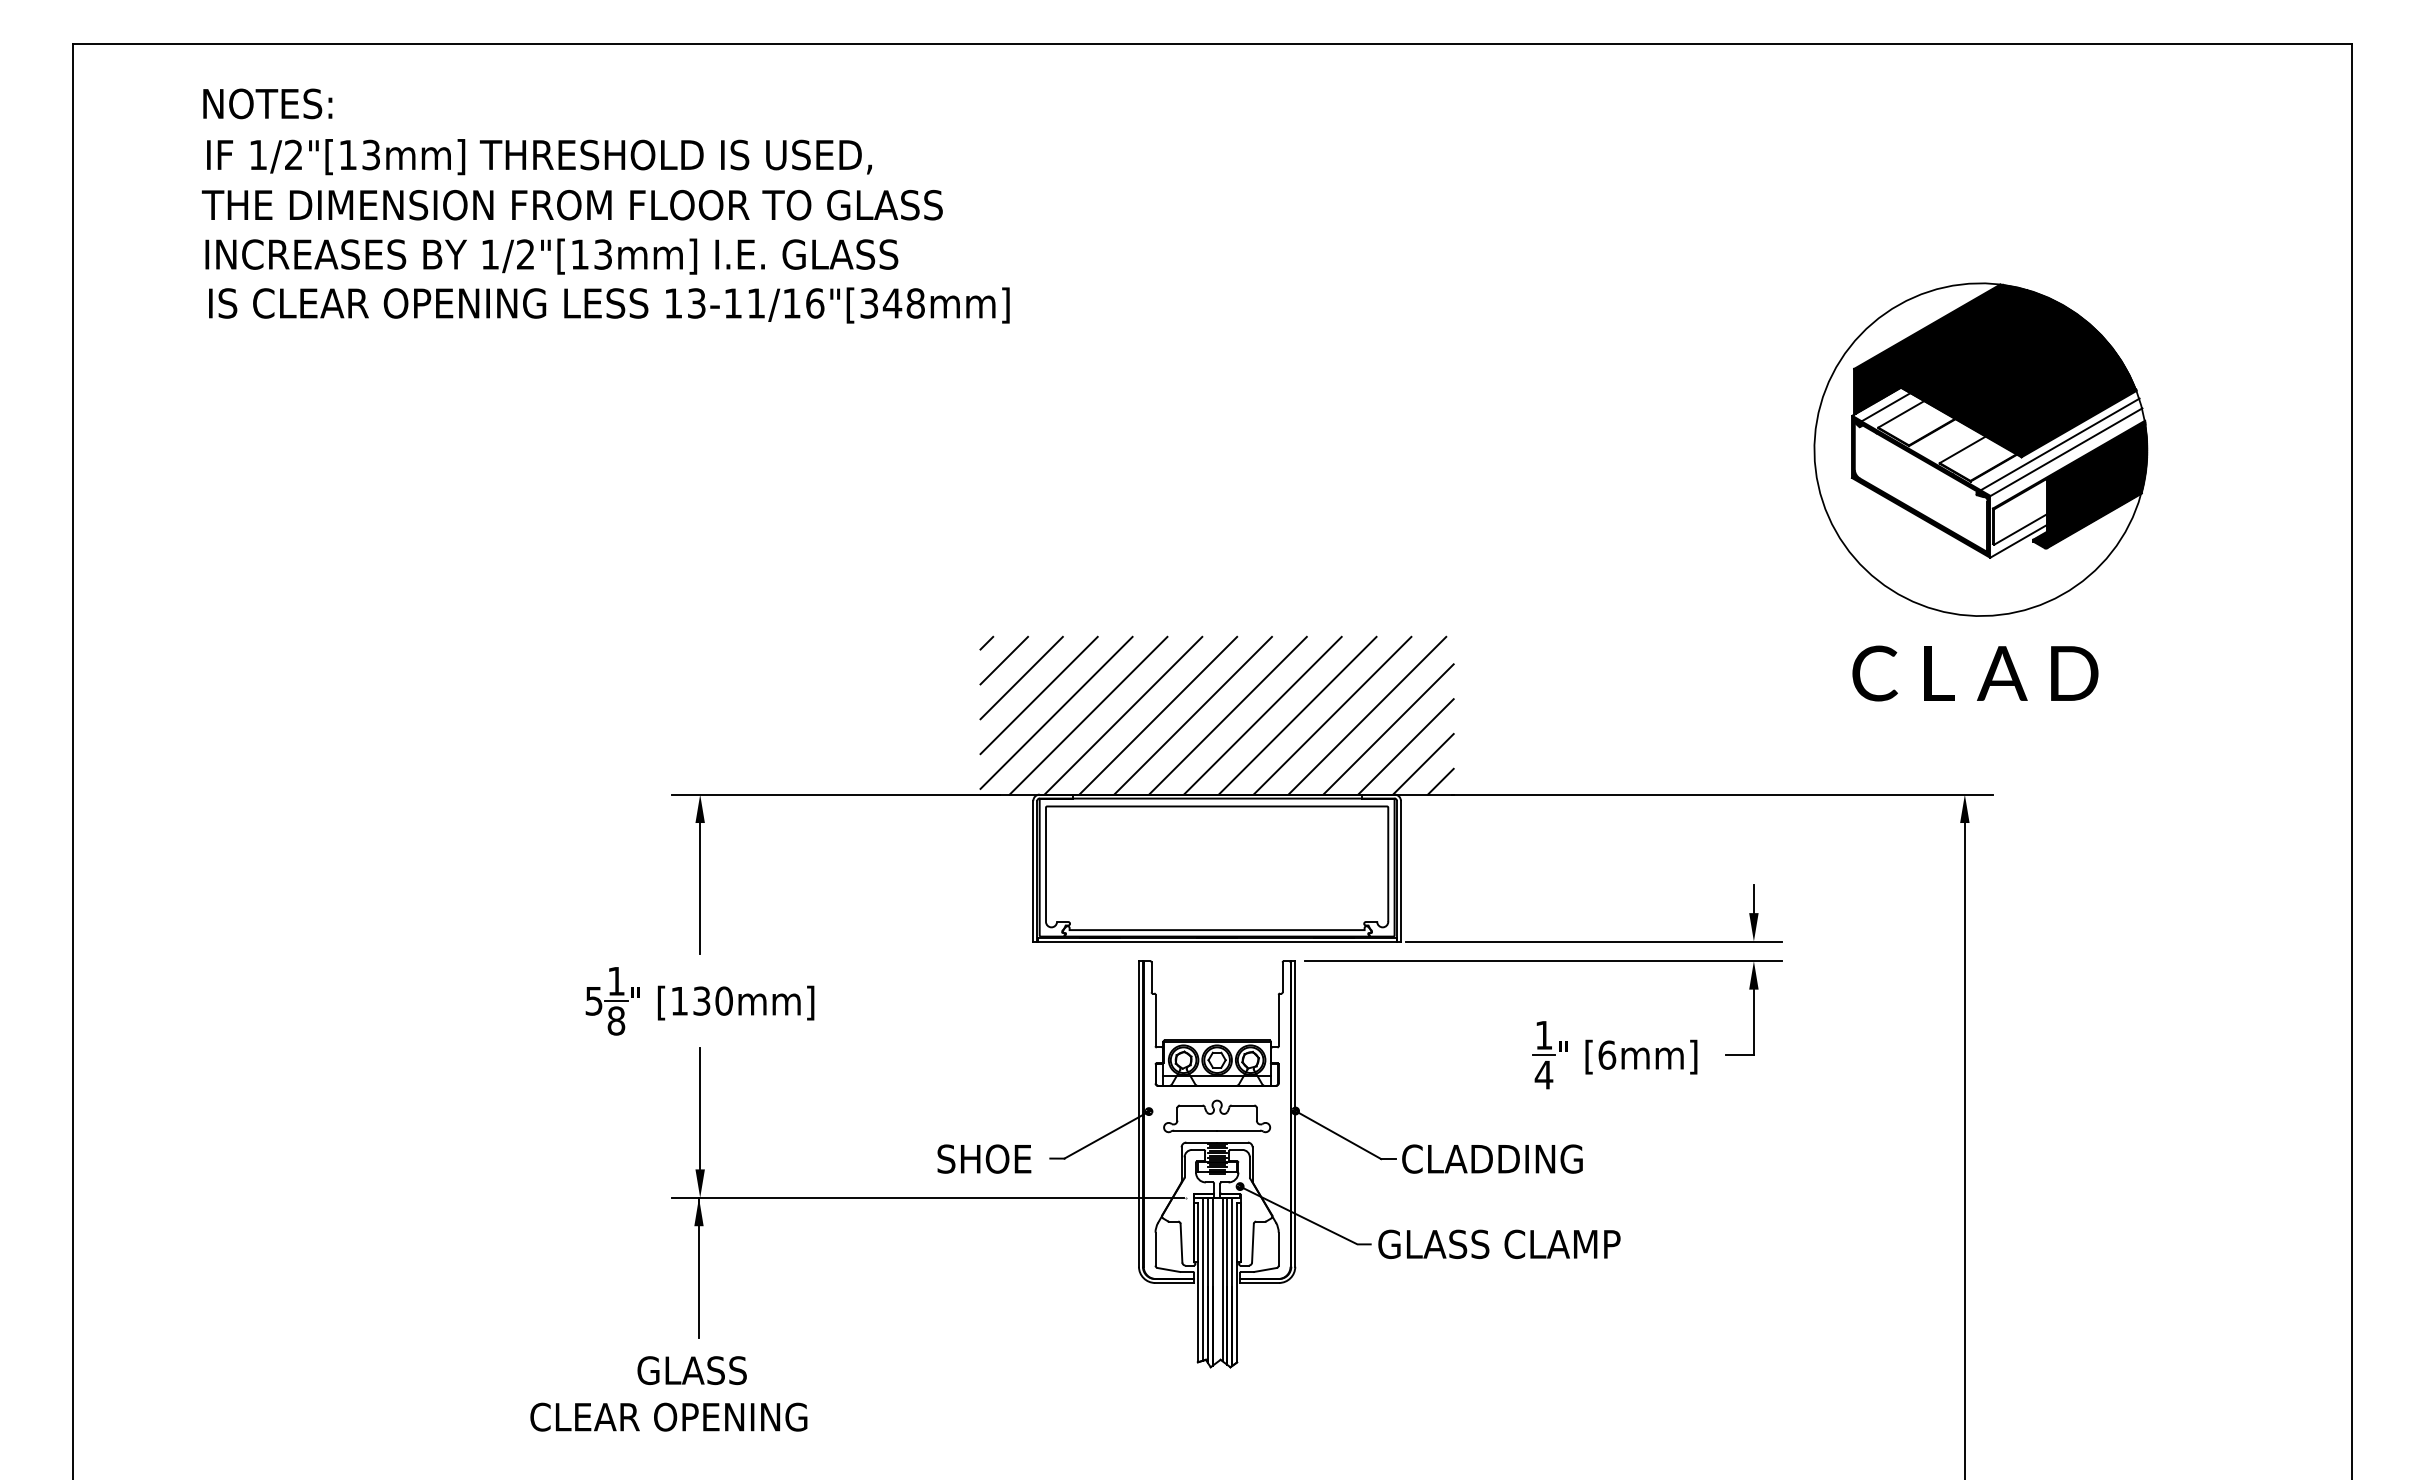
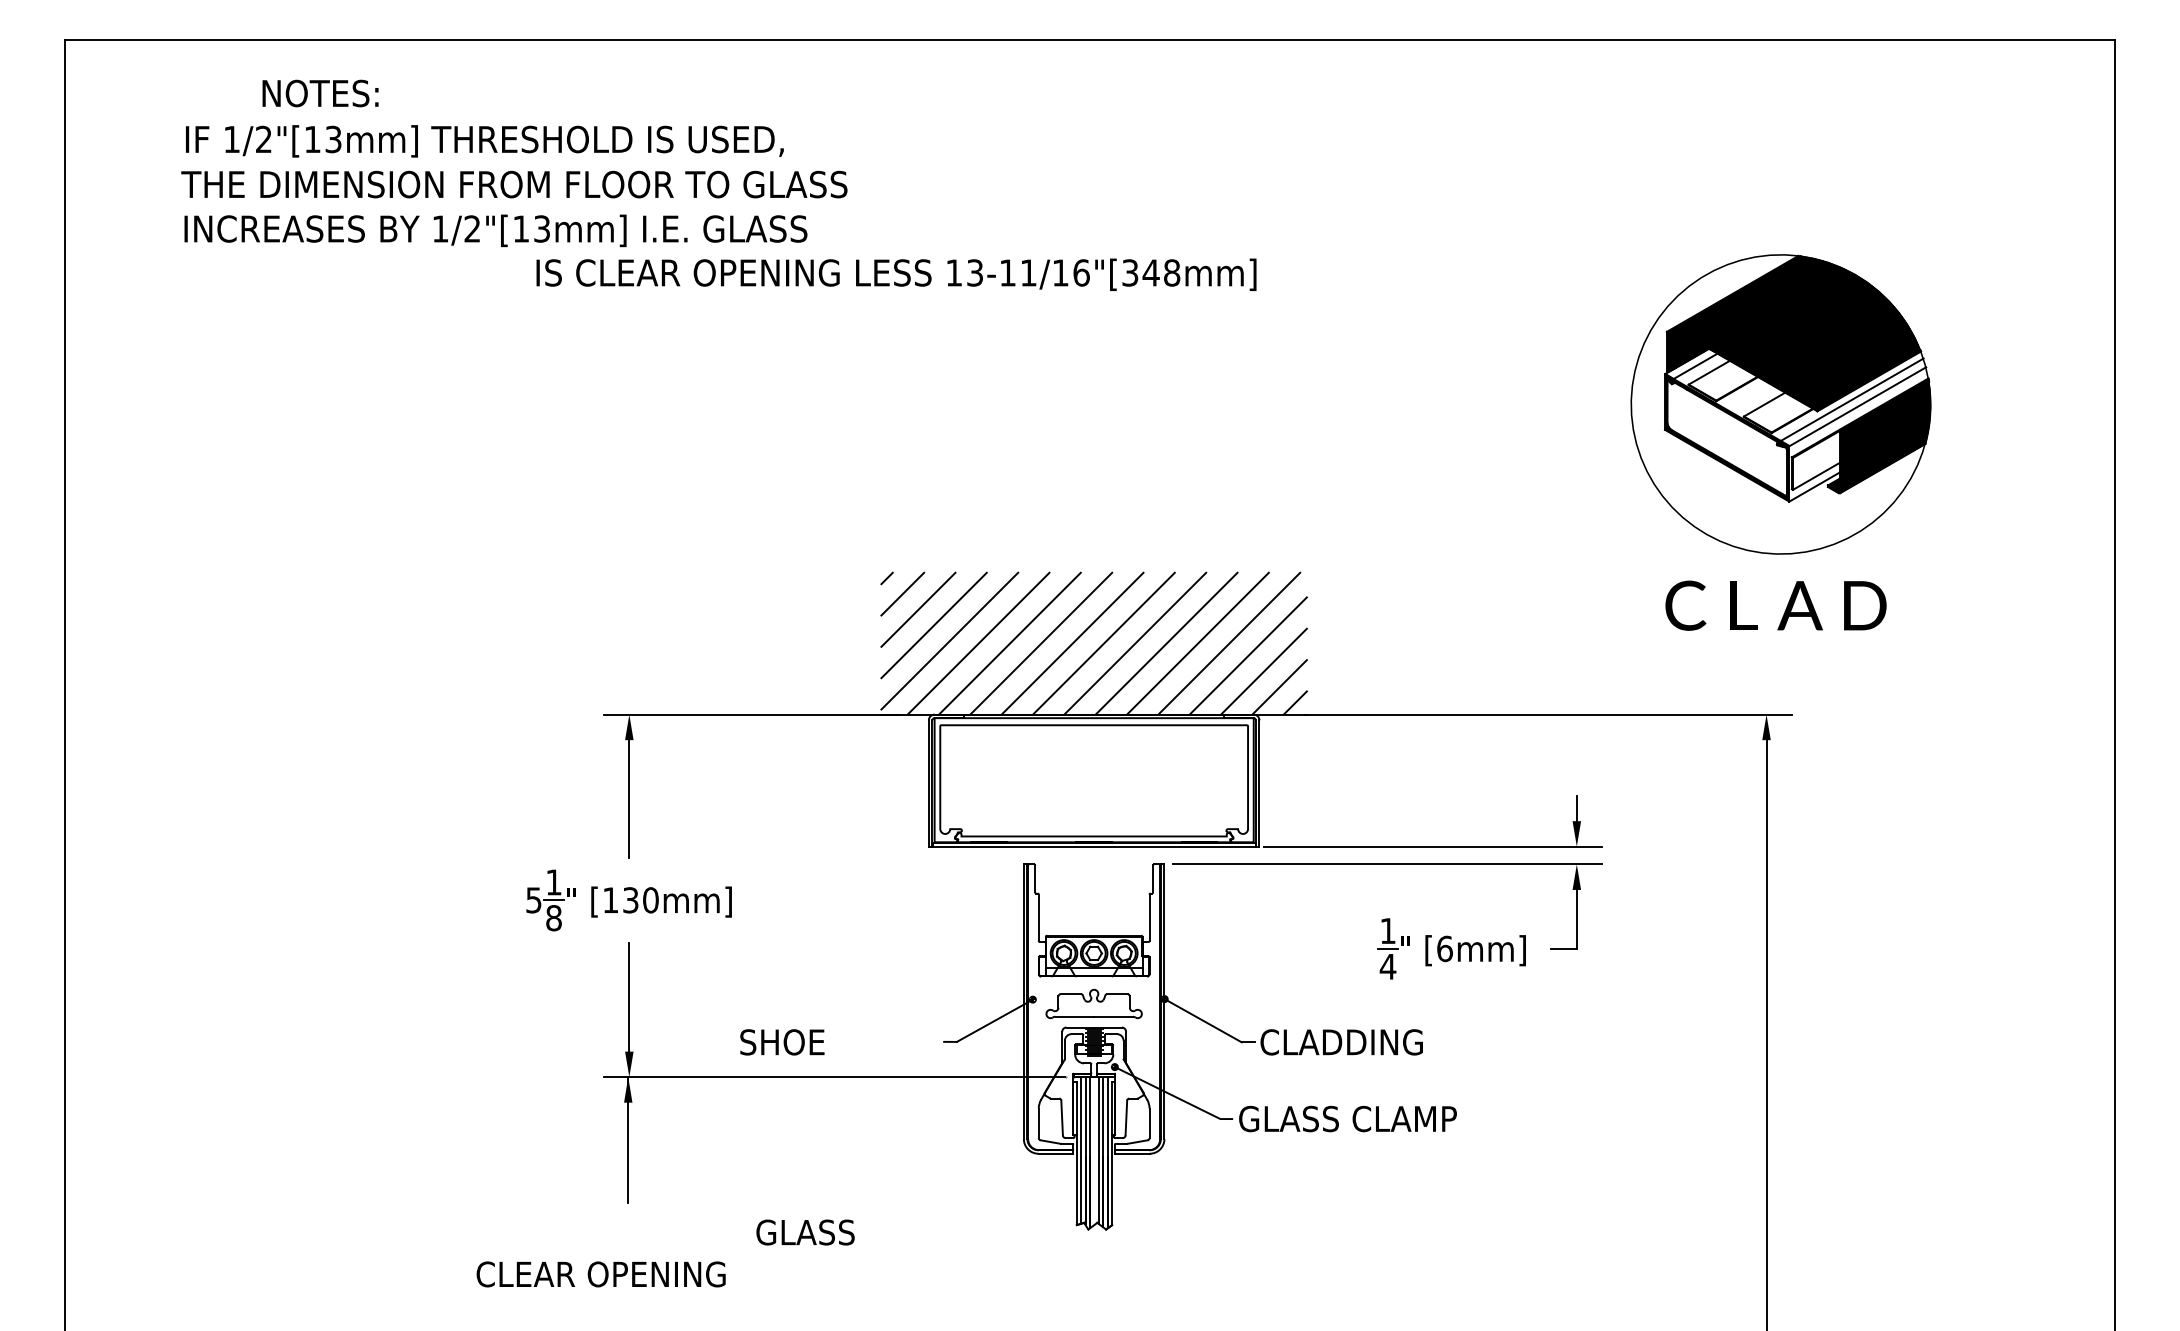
text: (267, 103) -> (320, 93), moved
text: (609, 305) -> (896, 274), moved
text: (984, 1158) -> (782, 1041), moved
text: (691, 1370) -> (804, 1232), moved

